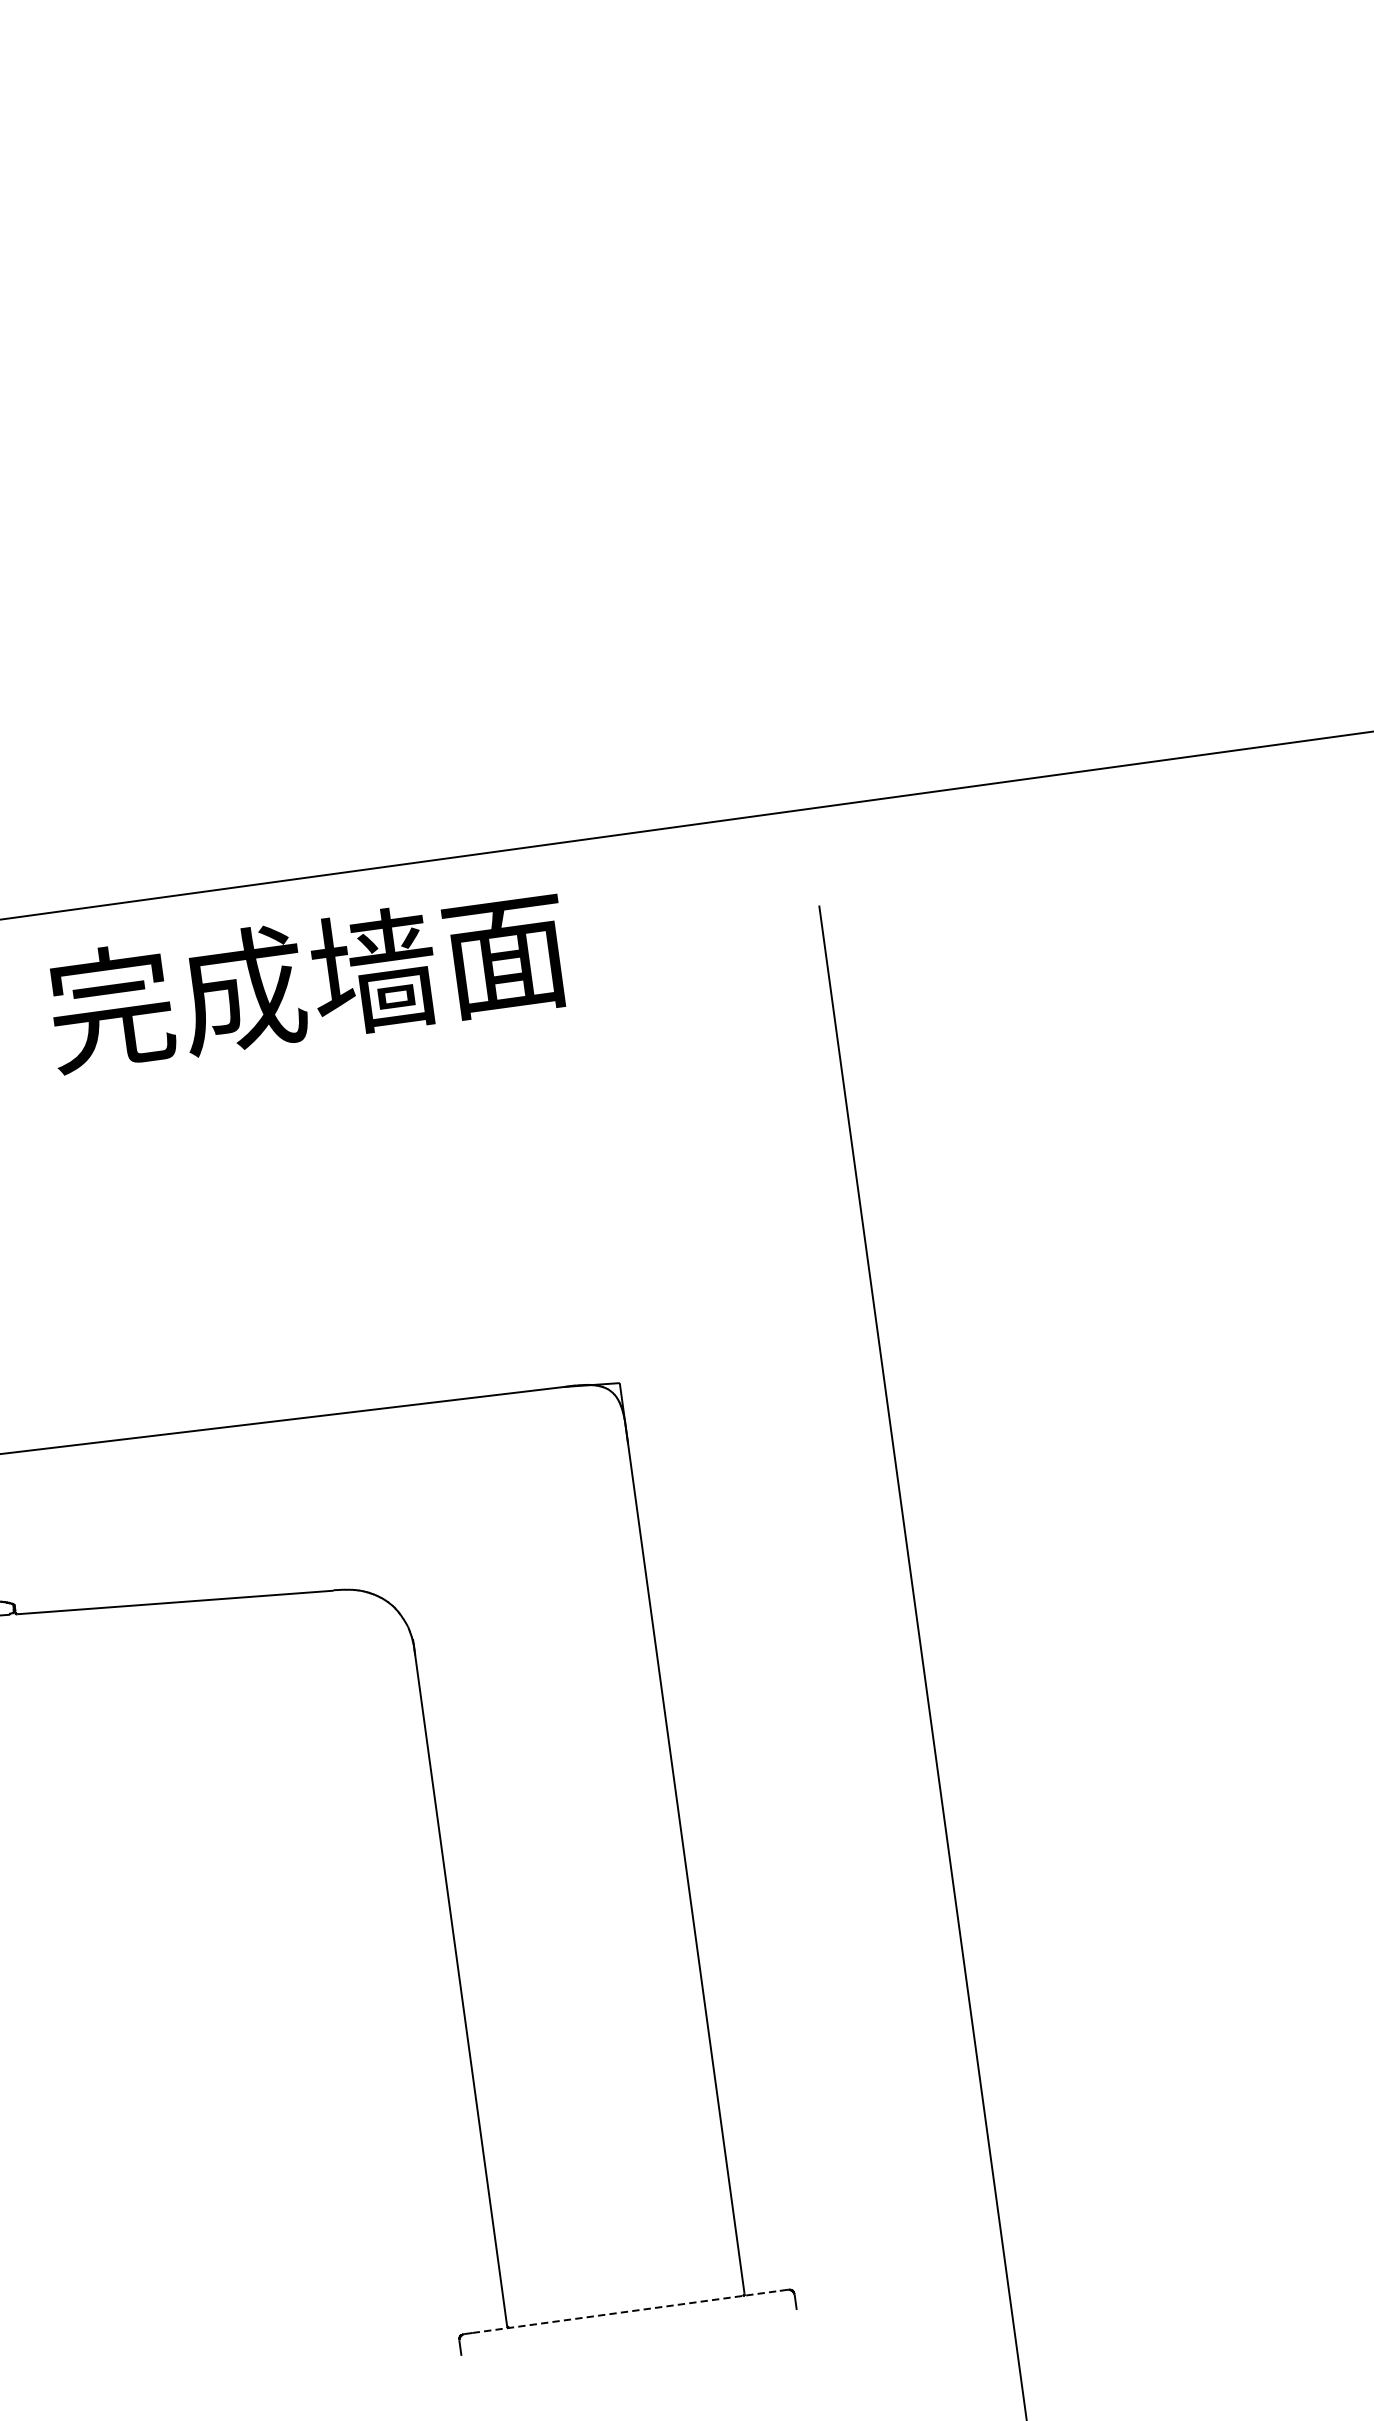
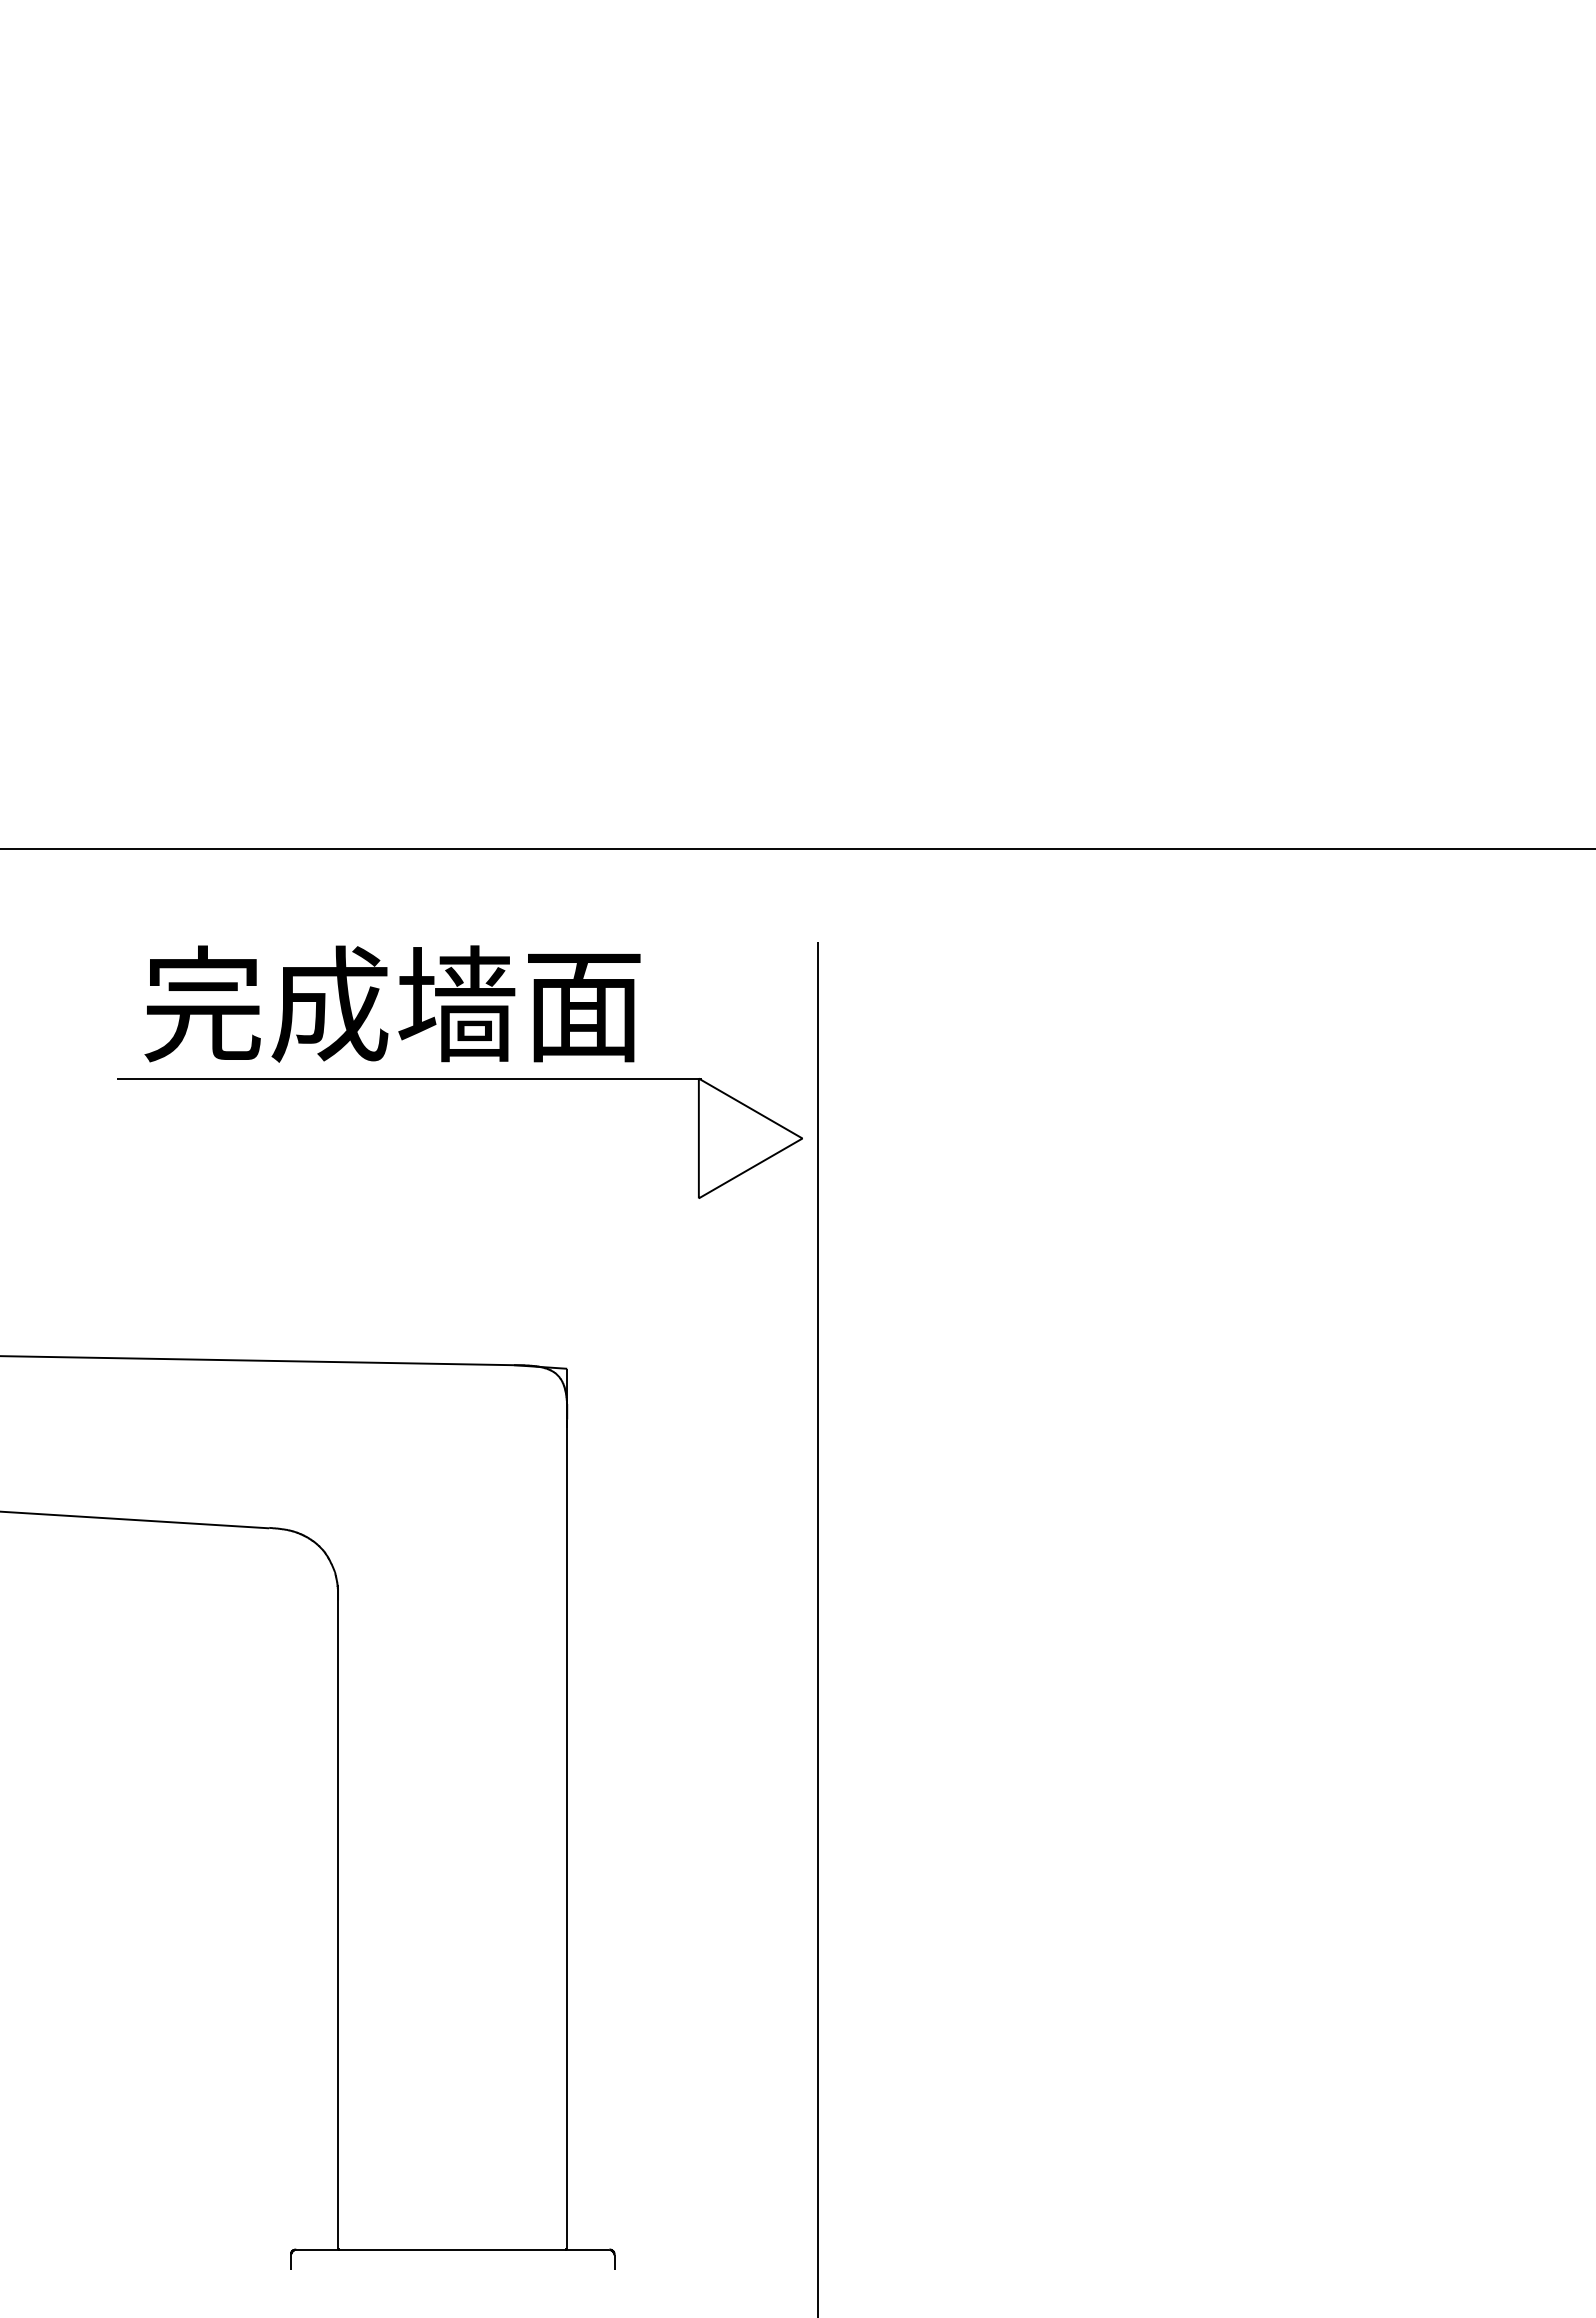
text: (307, 980) -> (392, 1003), moved
part: (467, 1098) -> (459, 1079), added
line: (626, 2311) -> (453, 2249), dashed -> solid

